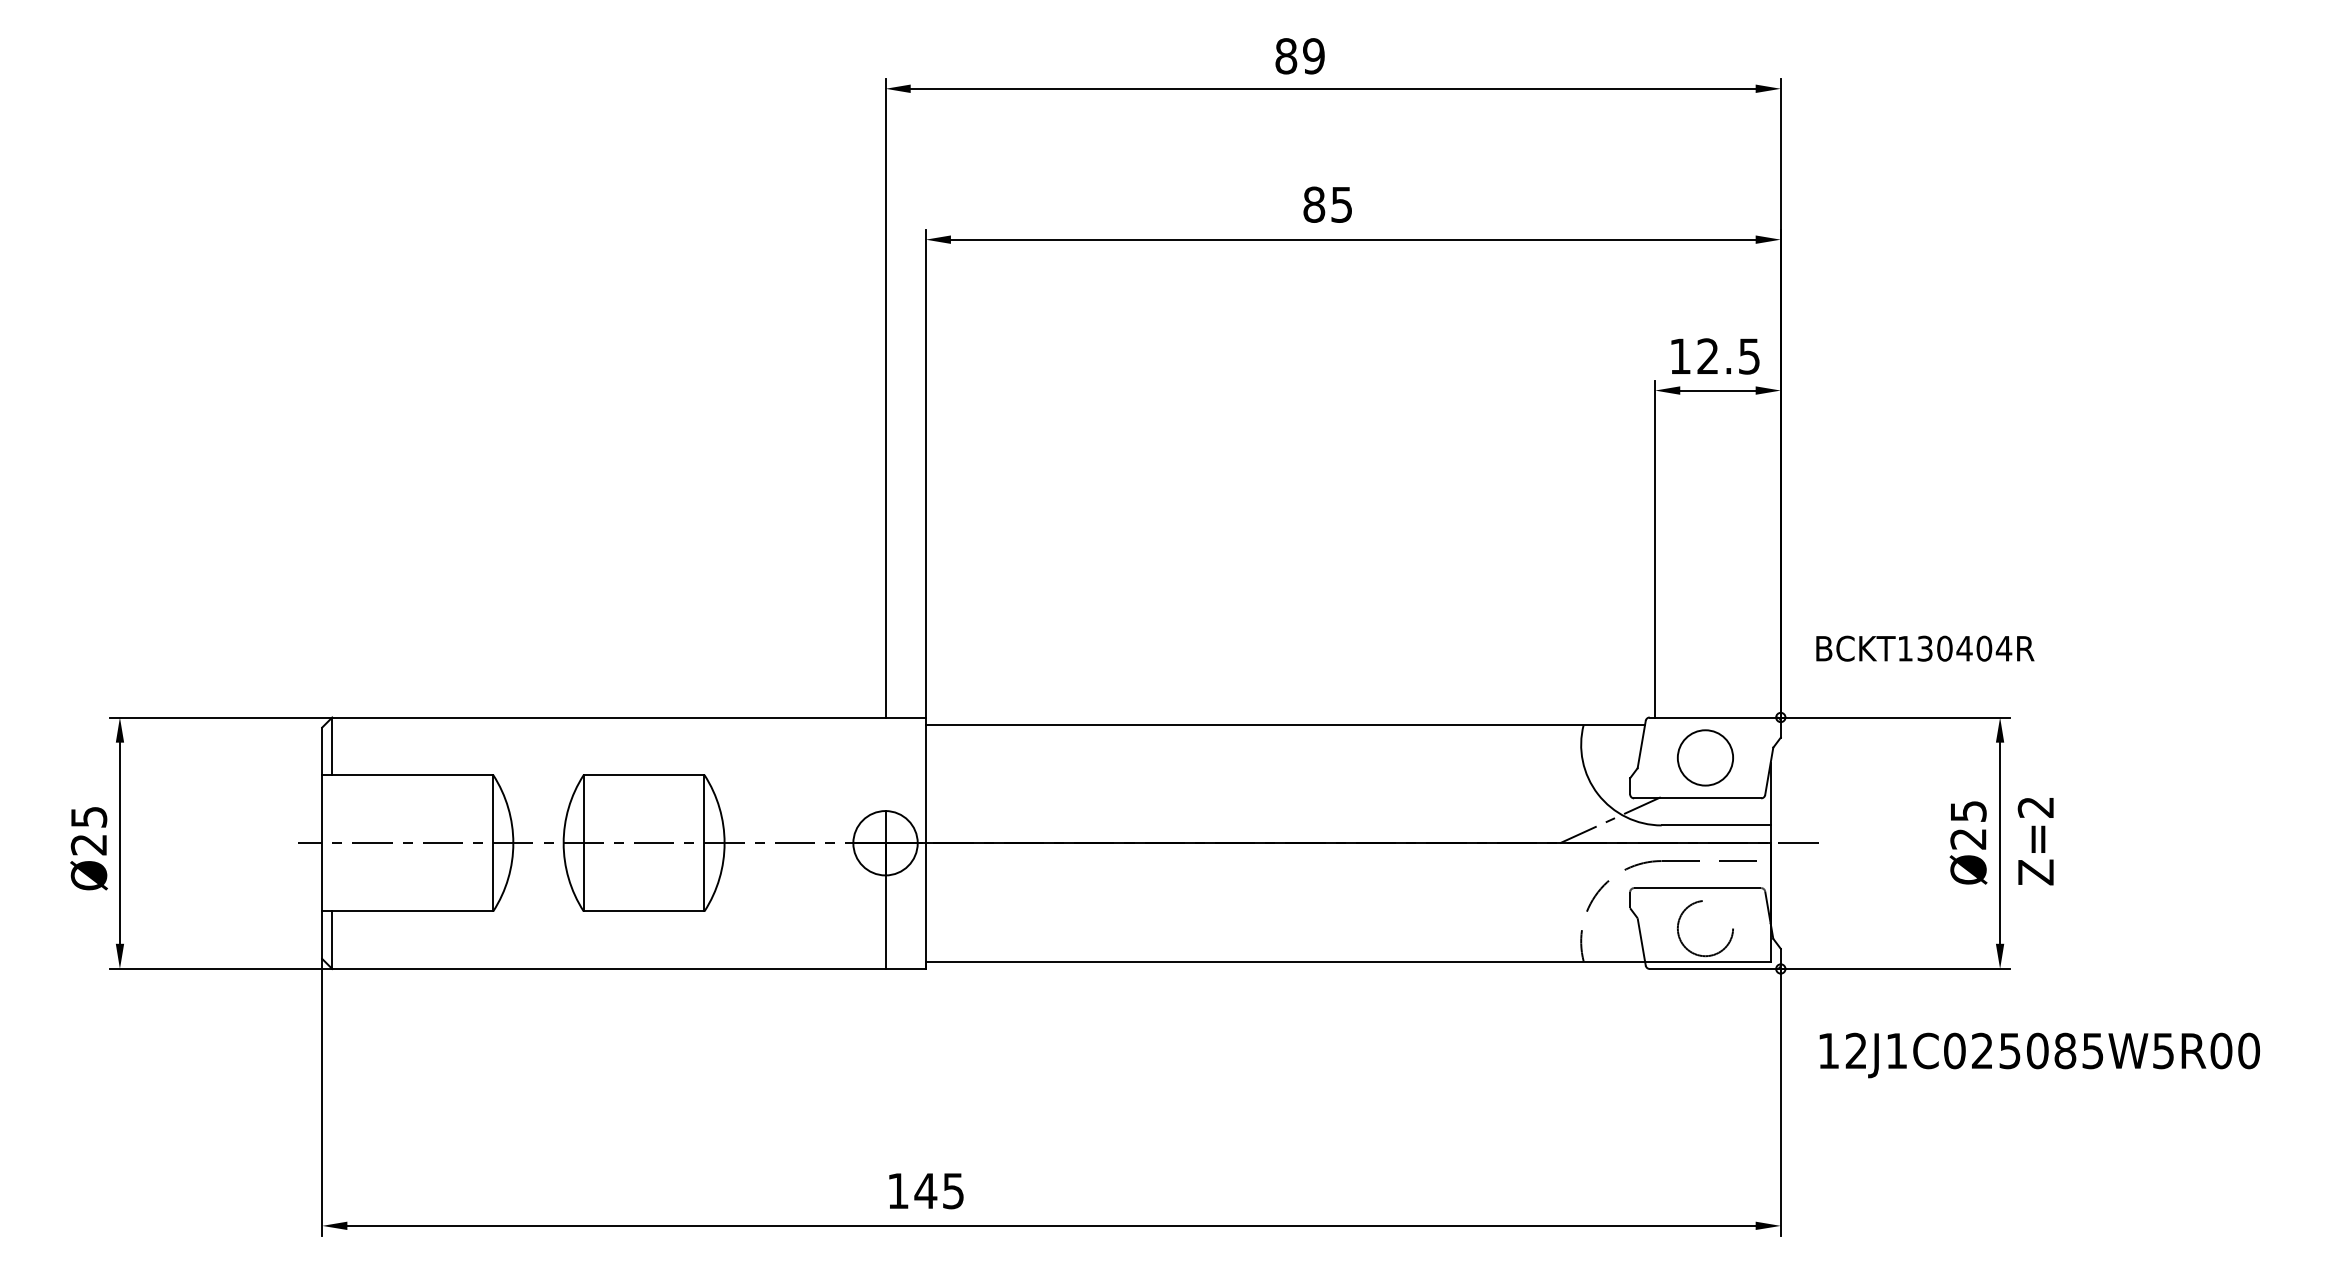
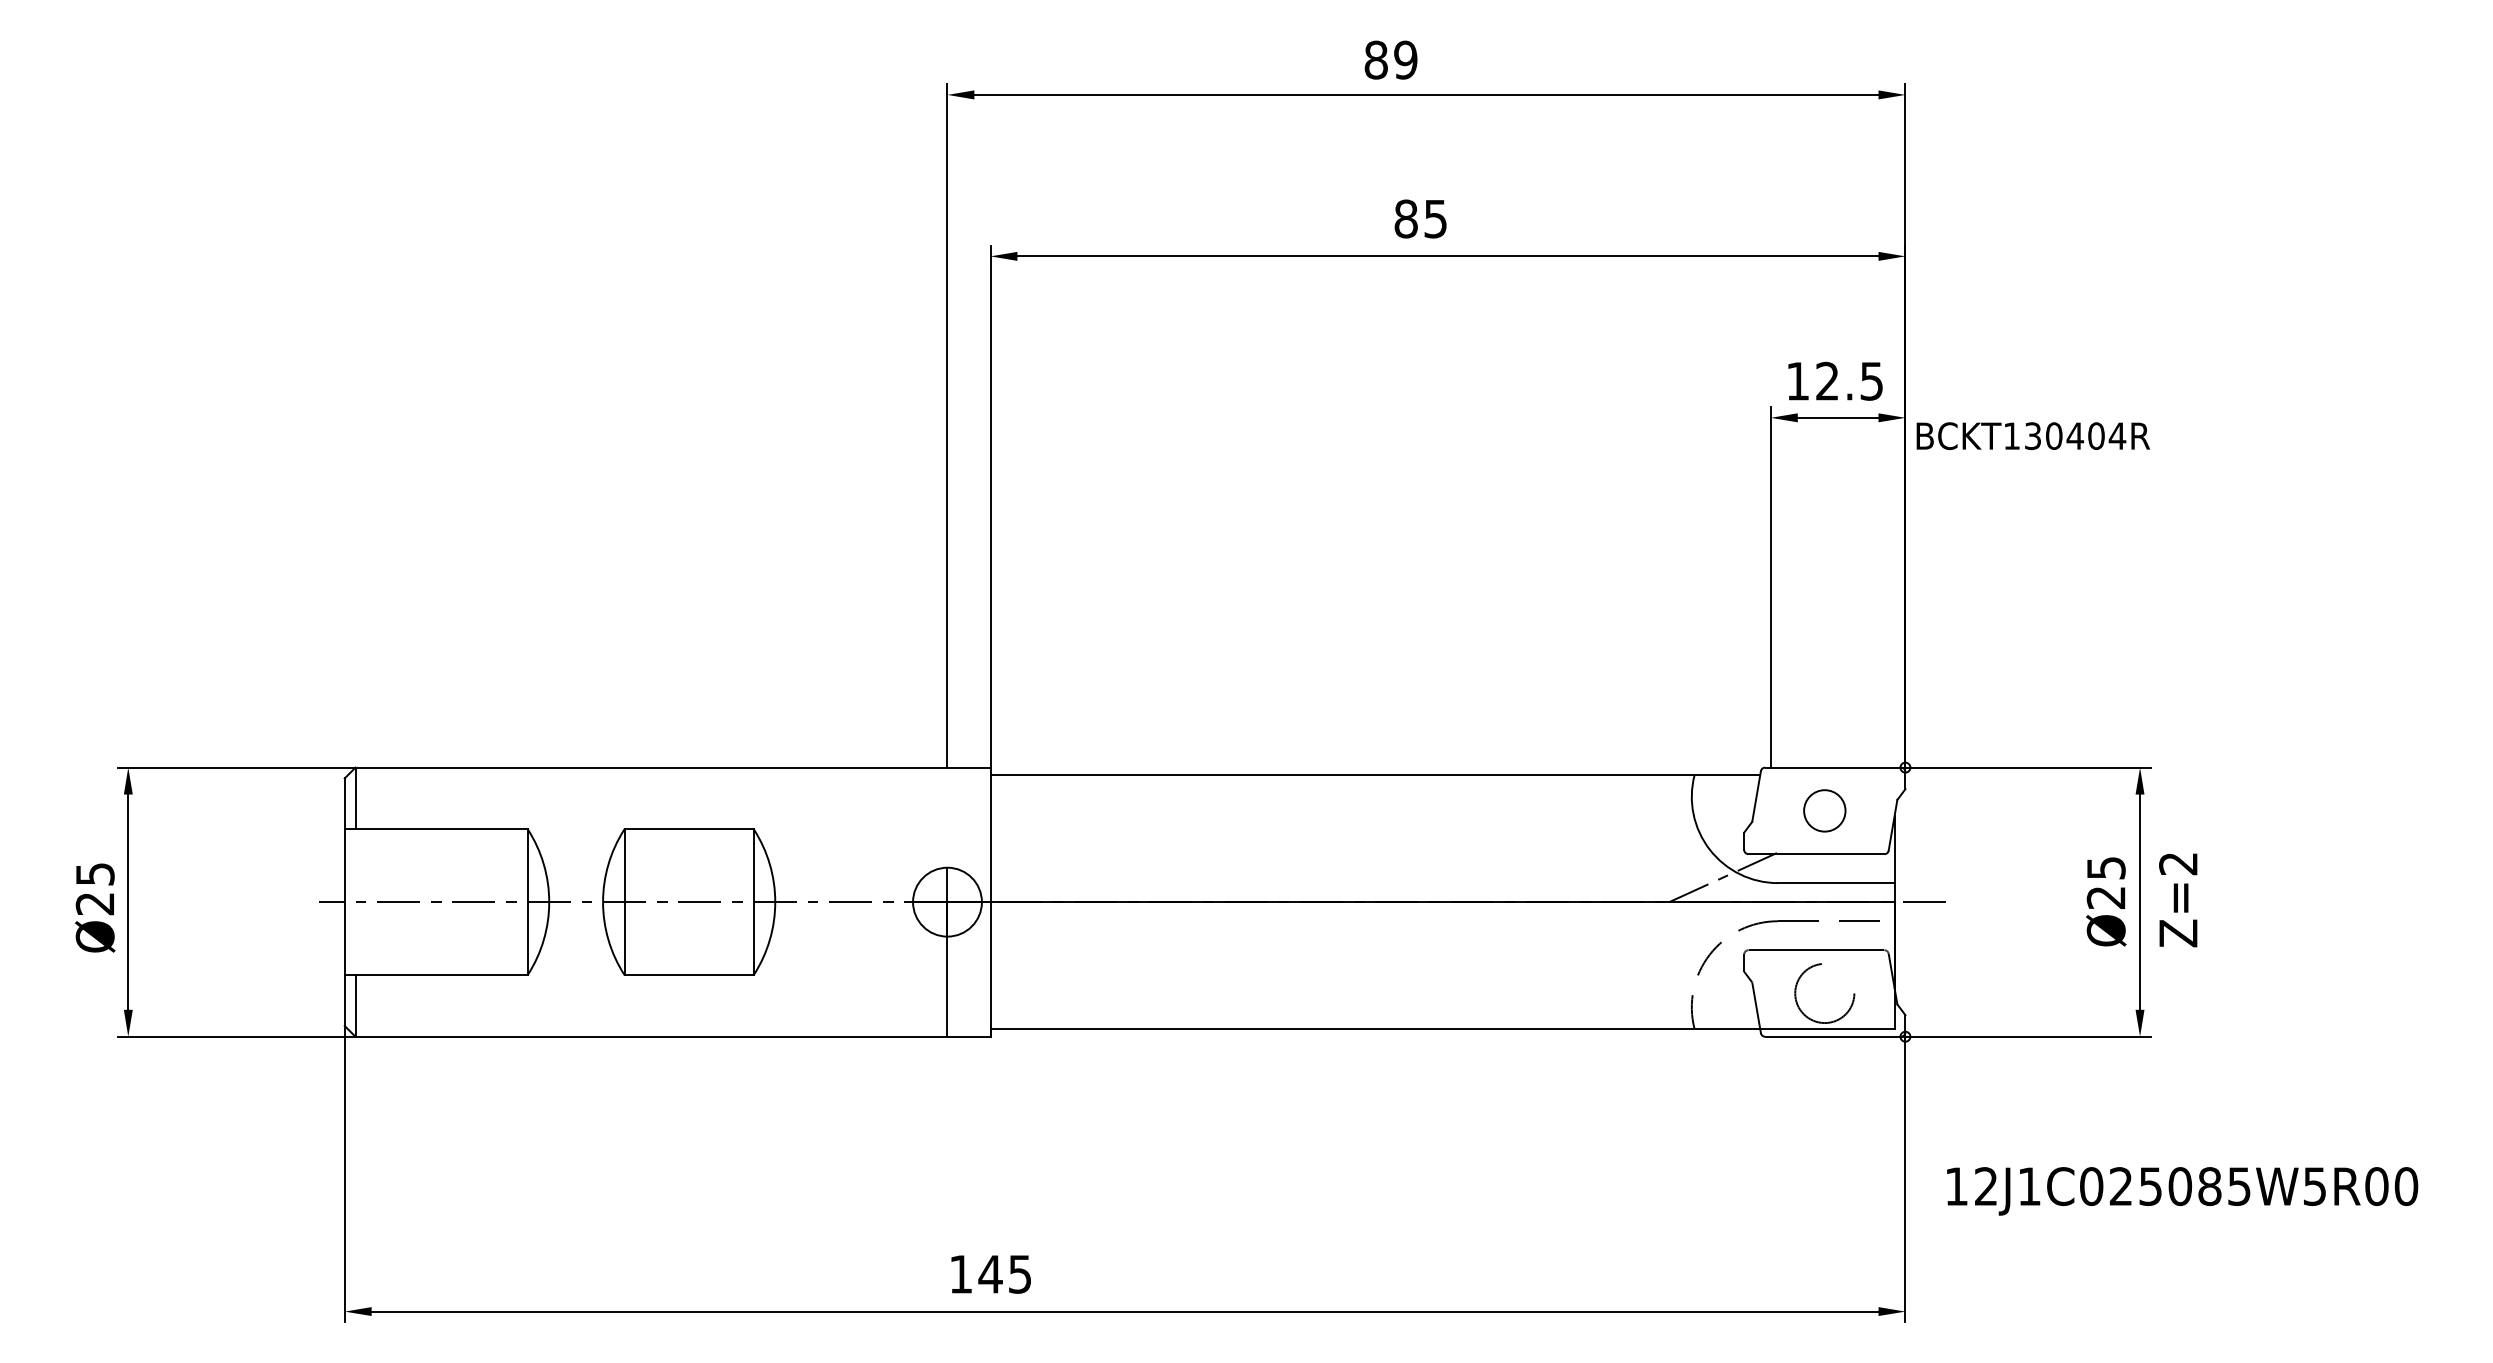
text: (1925, 648) -> (2033, 435), moved
circle: (1705, 757) -> (1824, 810), size x0.7
text: (2039, 1055) -> (2182, 1191), moved

